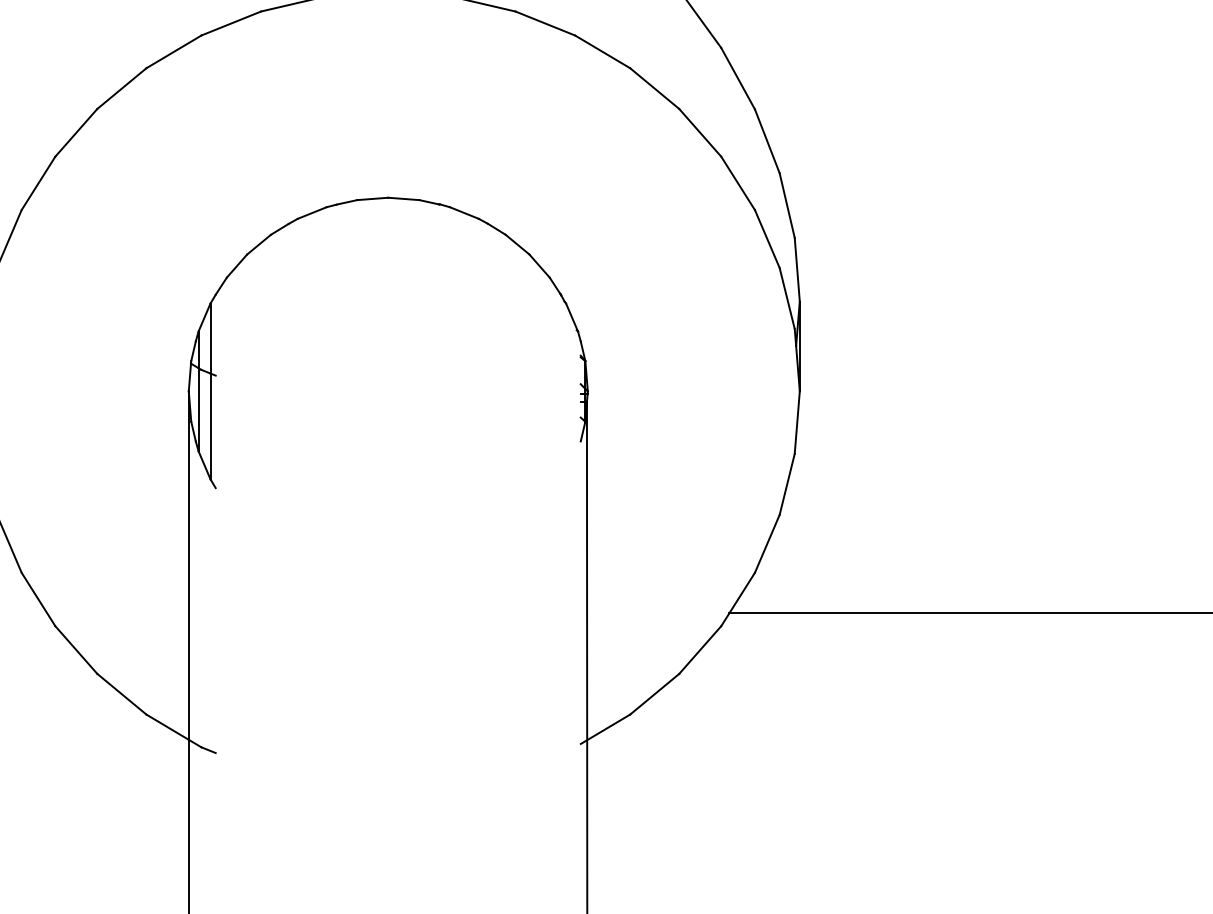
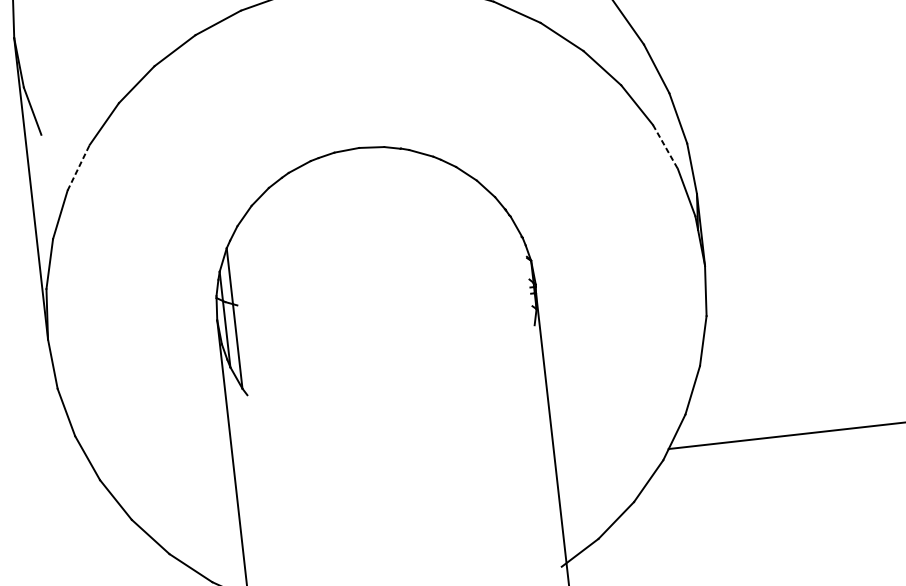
line: (38, 183) -> (78, 167), solid -> dashed
line: (767, 239) -> (665, 147), solid -> dashed

